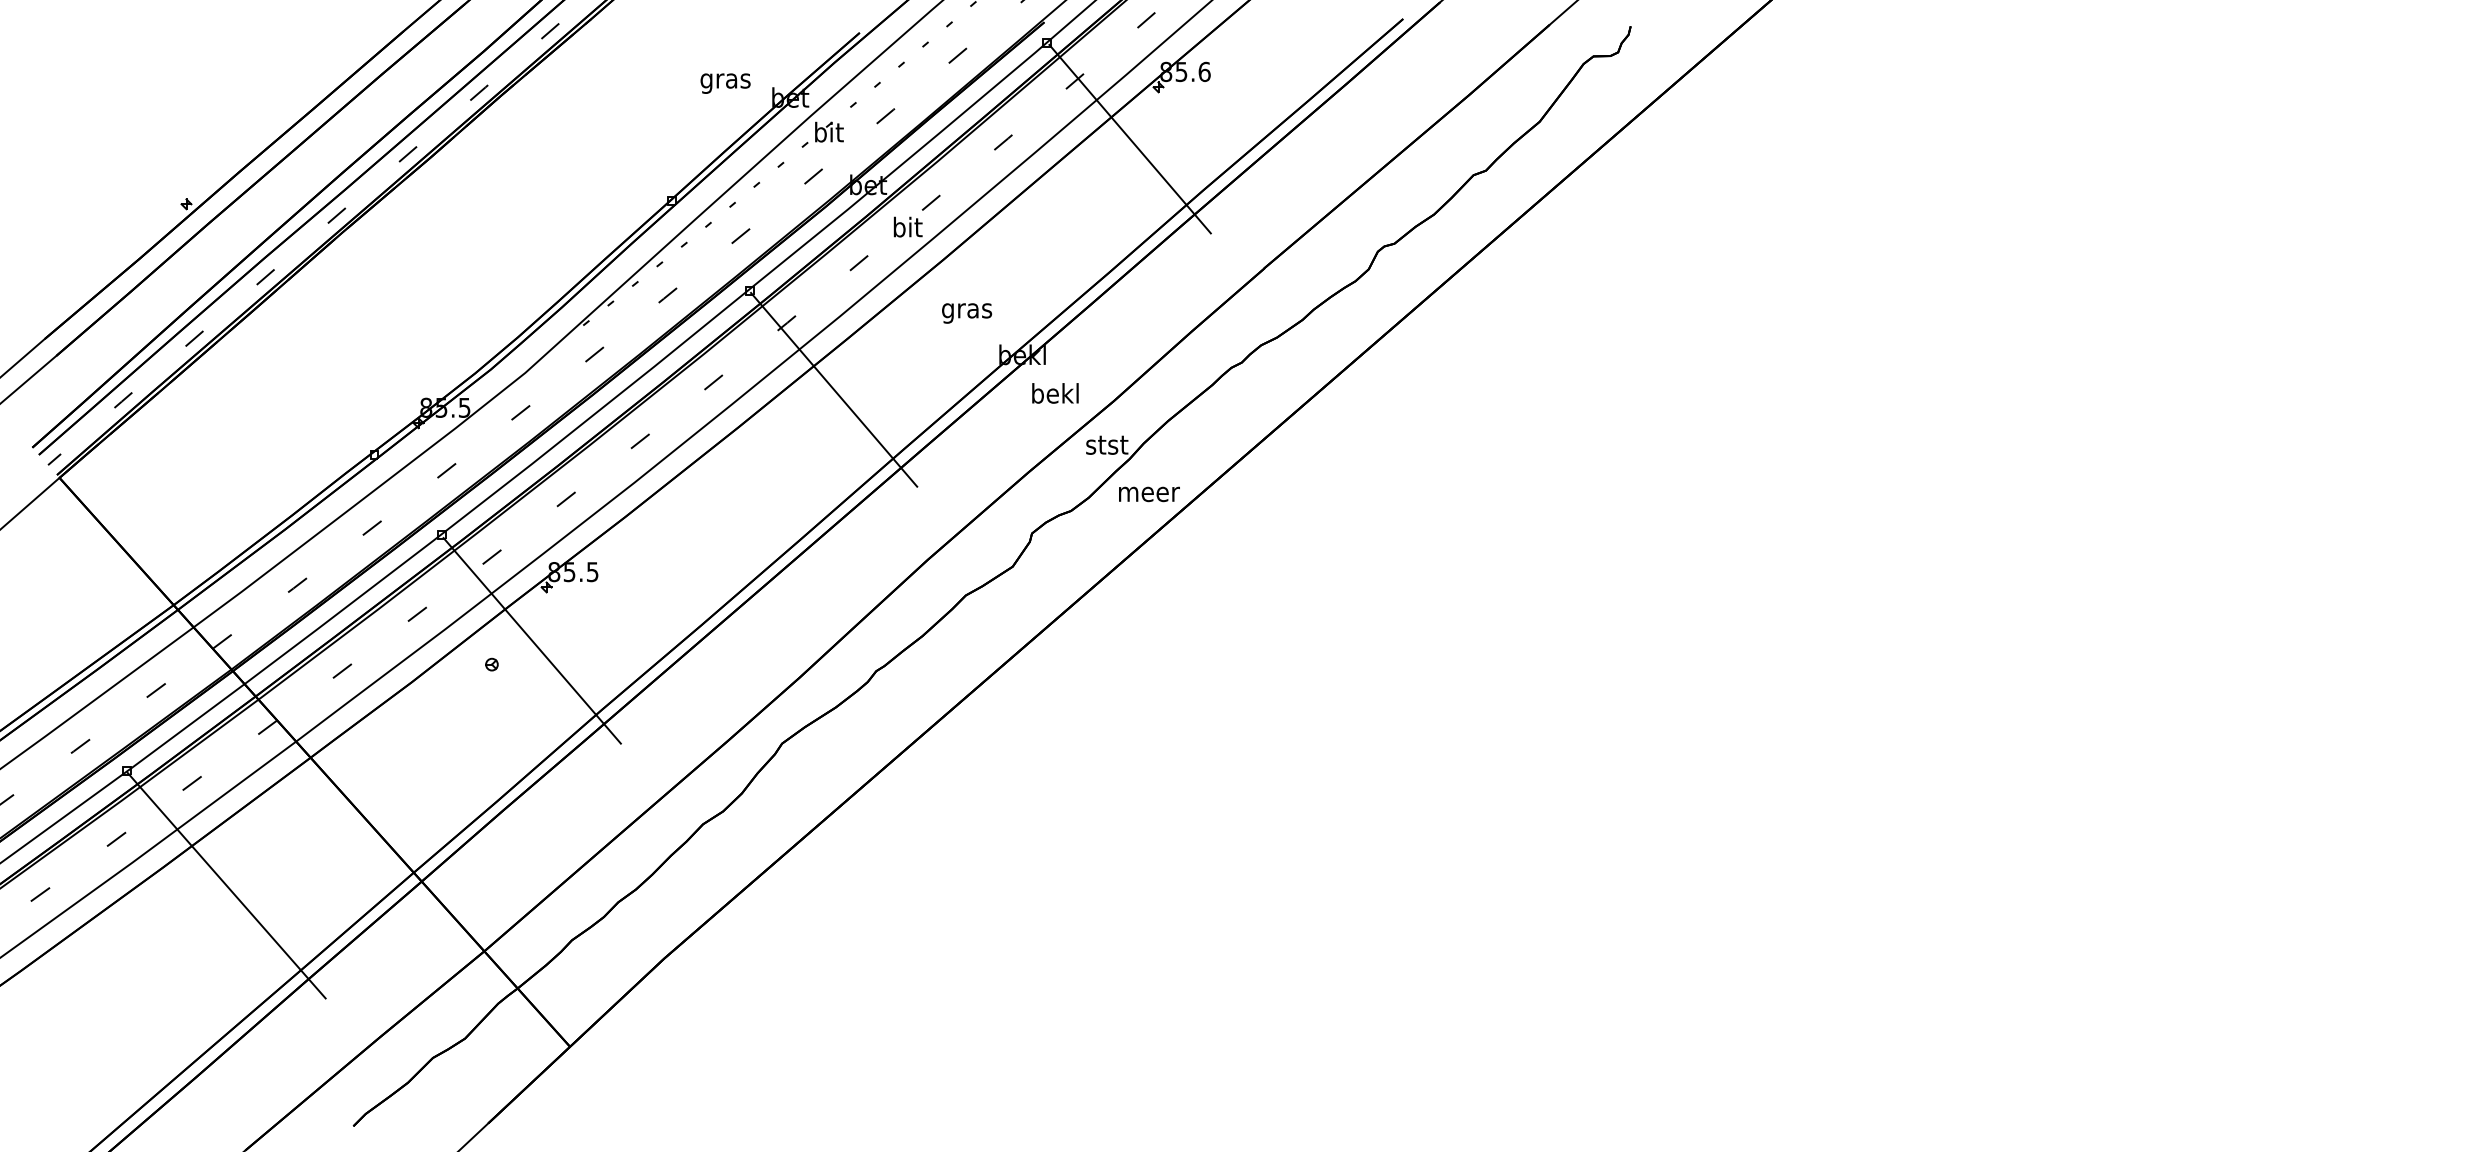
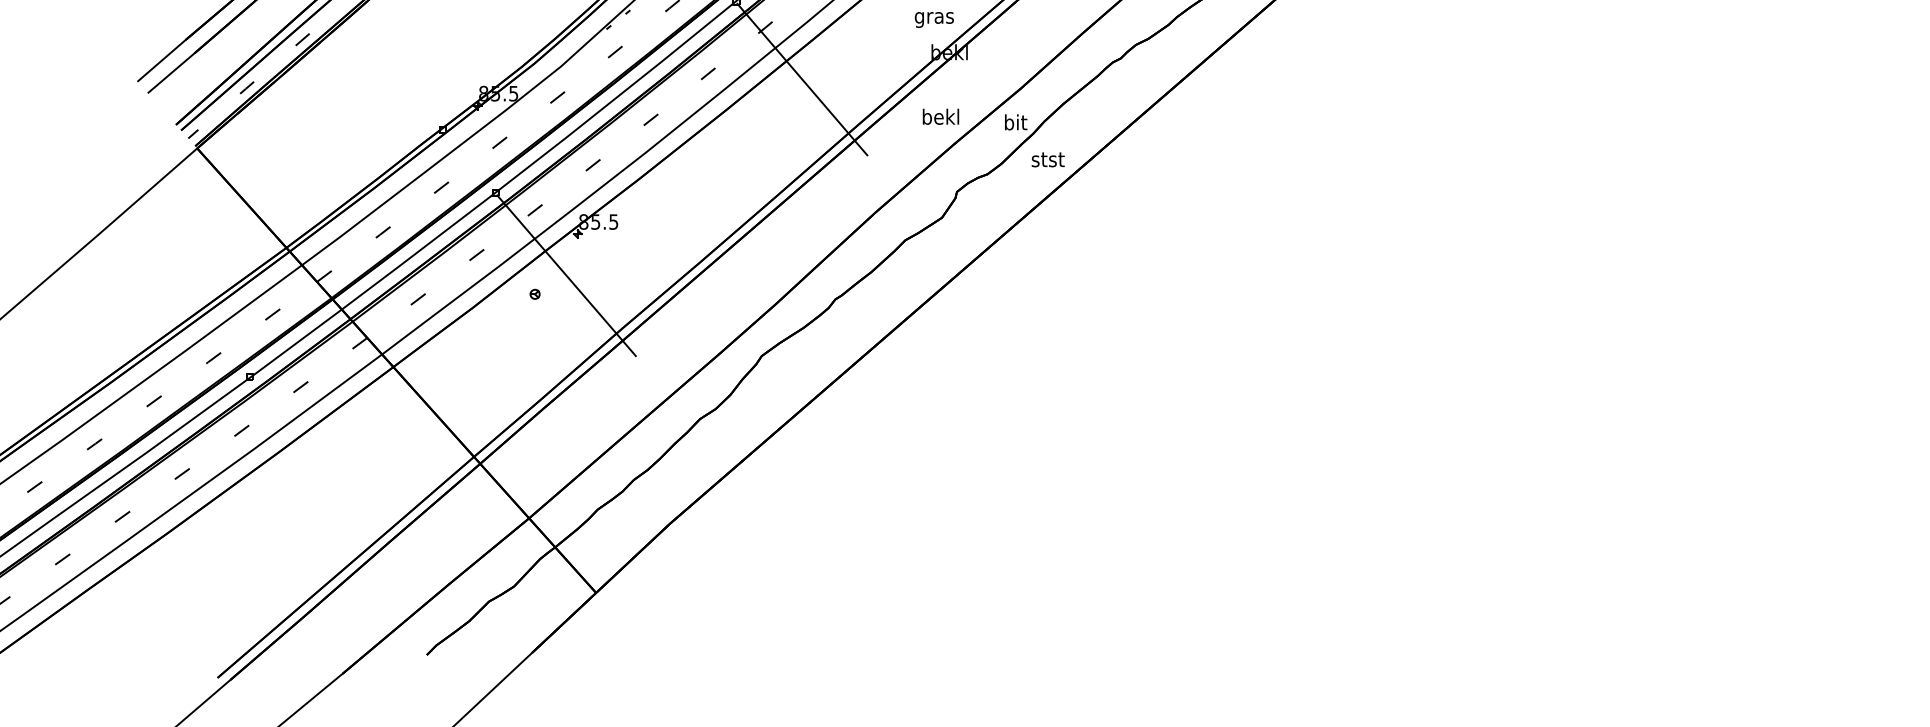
text: (967, 313) -> (934, 20), moved
text: (1055, 393) -> (941, 116), moved
text: (1107, 444) -> (1016, 122), stst -> bit
text: (1149, 492) -> (1048, 159), meer -> stst
line: (226, 885) -> (327, 466), removed

